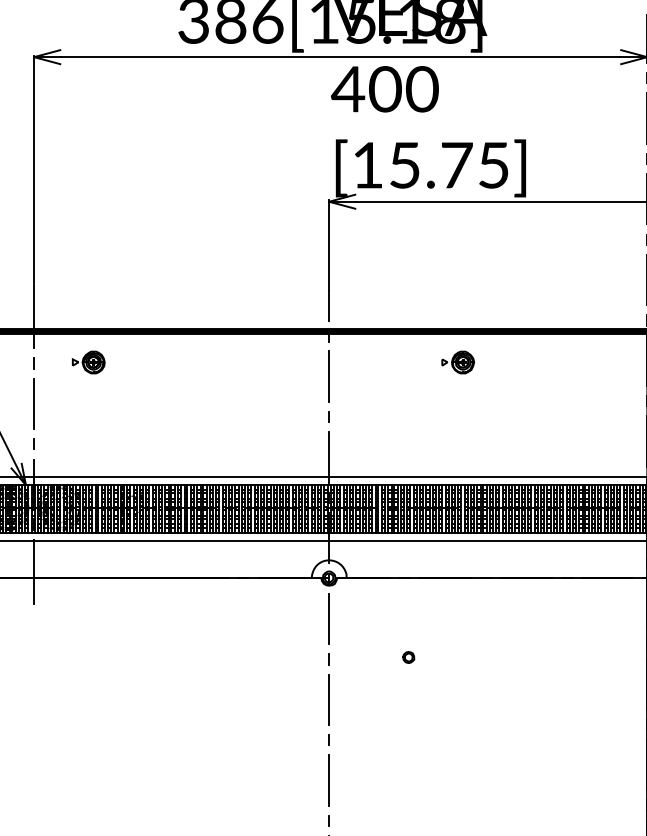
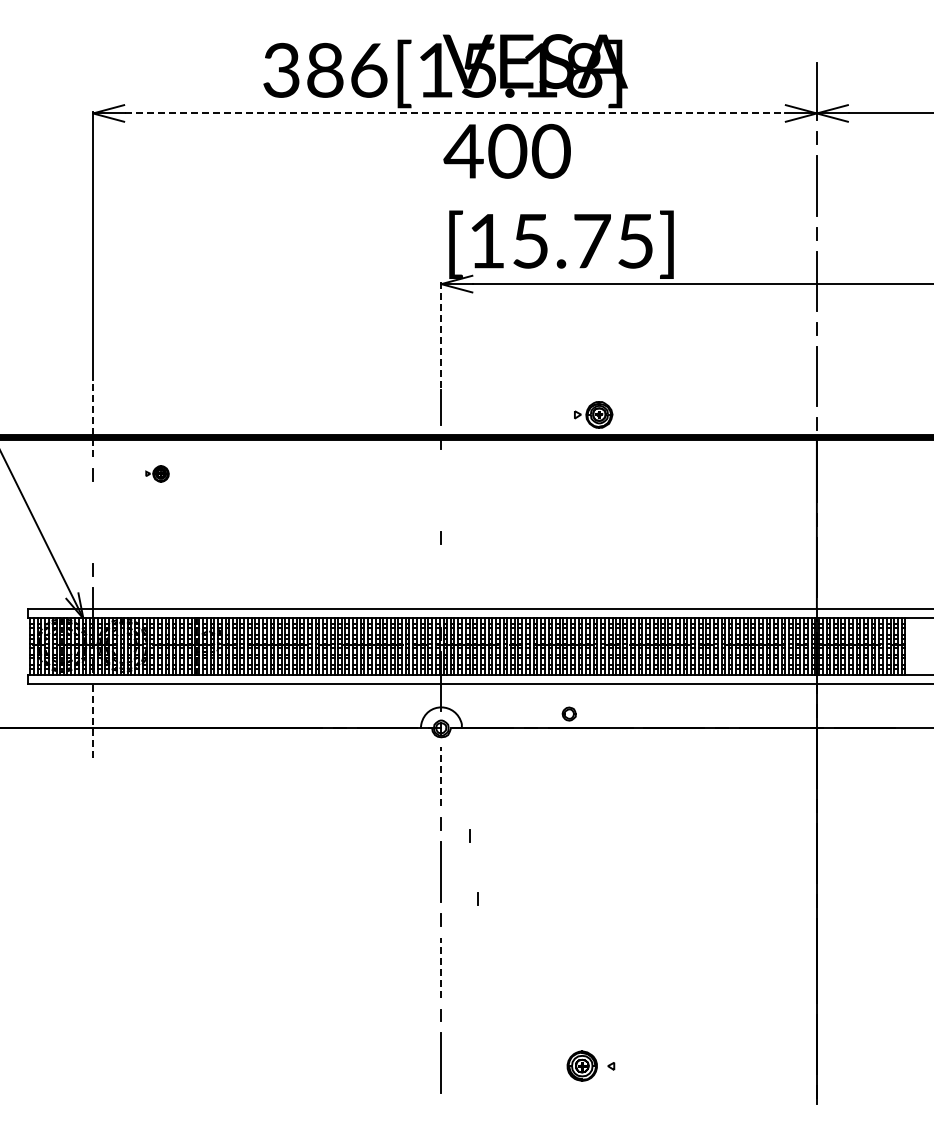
line: (341, 57) -> (455, 113), solid -> dashed
line: (329, 245) -> (441, 335), solid -> dashed
line: (34, 316) -> (93, 419), solid -> dashed
part: (88, 362) -> (157, 473), size x0.6
part: (458, 362) -> (593, 414), moved
line: (329, 376) -> (441, 490), removed
line: (34, 403) -> (93, 522), removed
line: (329, 457) -> (441, 585), removed
line: (34, 571) -> (93, 720), solid -> dashed
line: (329, 618) -> (441, 776), solid -> dashed
part: (408, 657) -> (568, 713), moved
line: (353, 668) -> (469, 835), added
line: (359, 722) -> (477, 898), added
line: (329, 780) -> (441, 967), solid -> dashed

